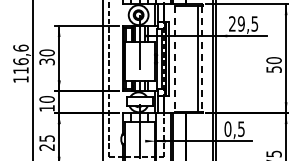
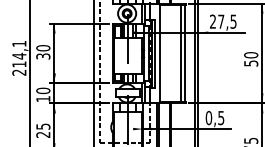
text: (241, 23) -> (221, 21), 29,5 -> 27,5
line: (175, 58) -> (160, 53), dashed -> solid
line: (202, 58) -> (185, 53), dashed -> solid
text: (21, 63) -> (19, 57), 116,6 -> 214,1

